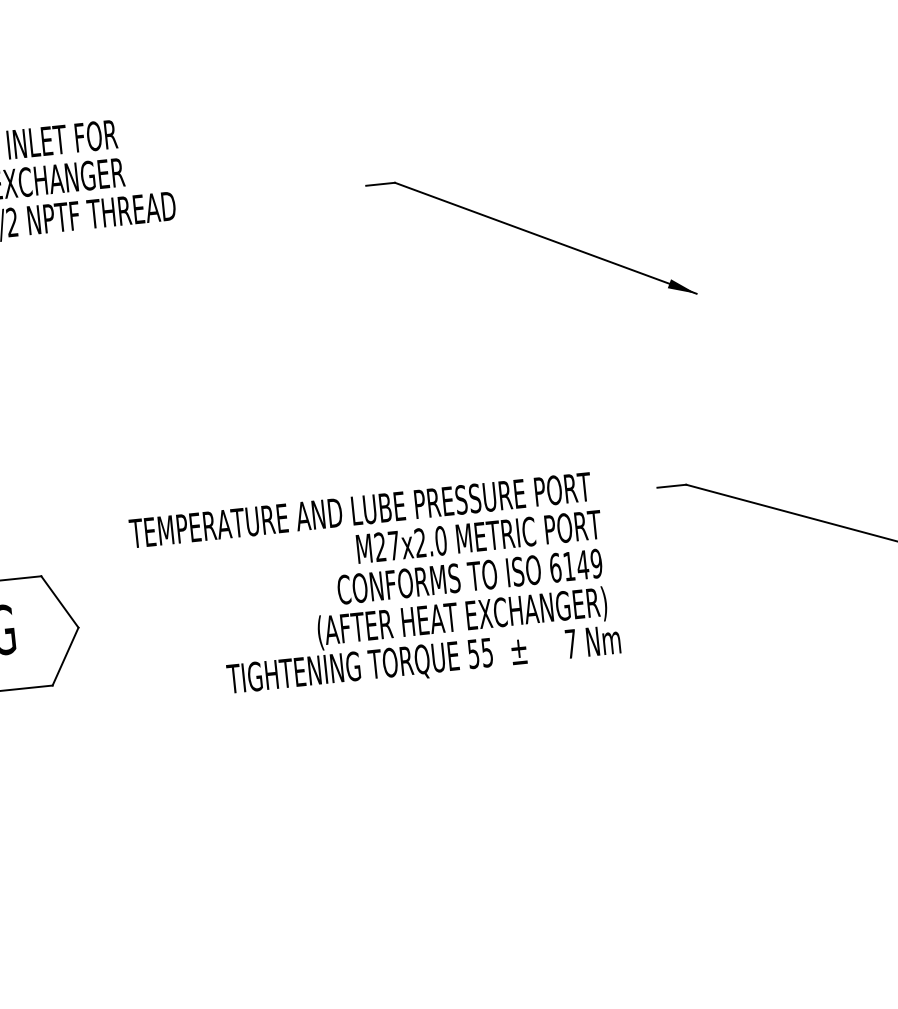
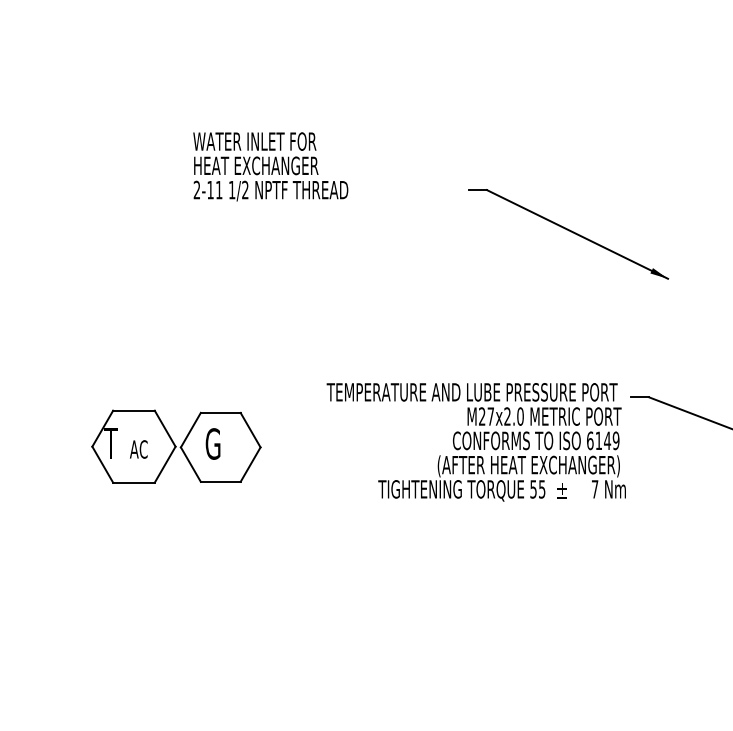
text: (373, 589) -> (475, 442), moved

